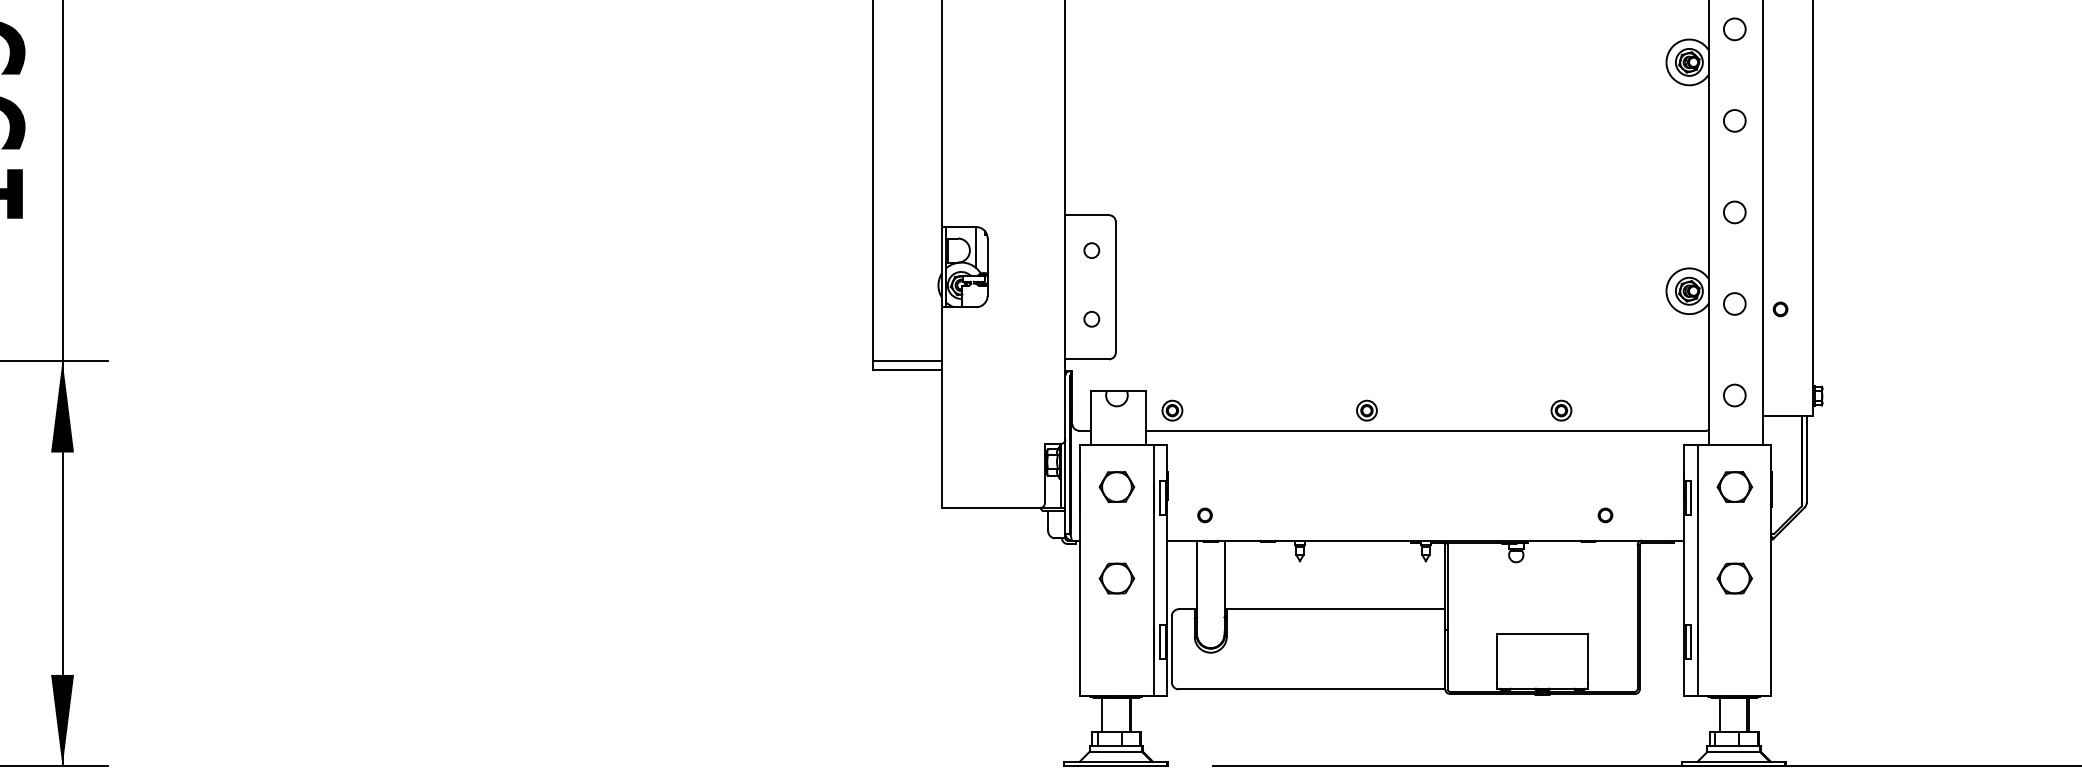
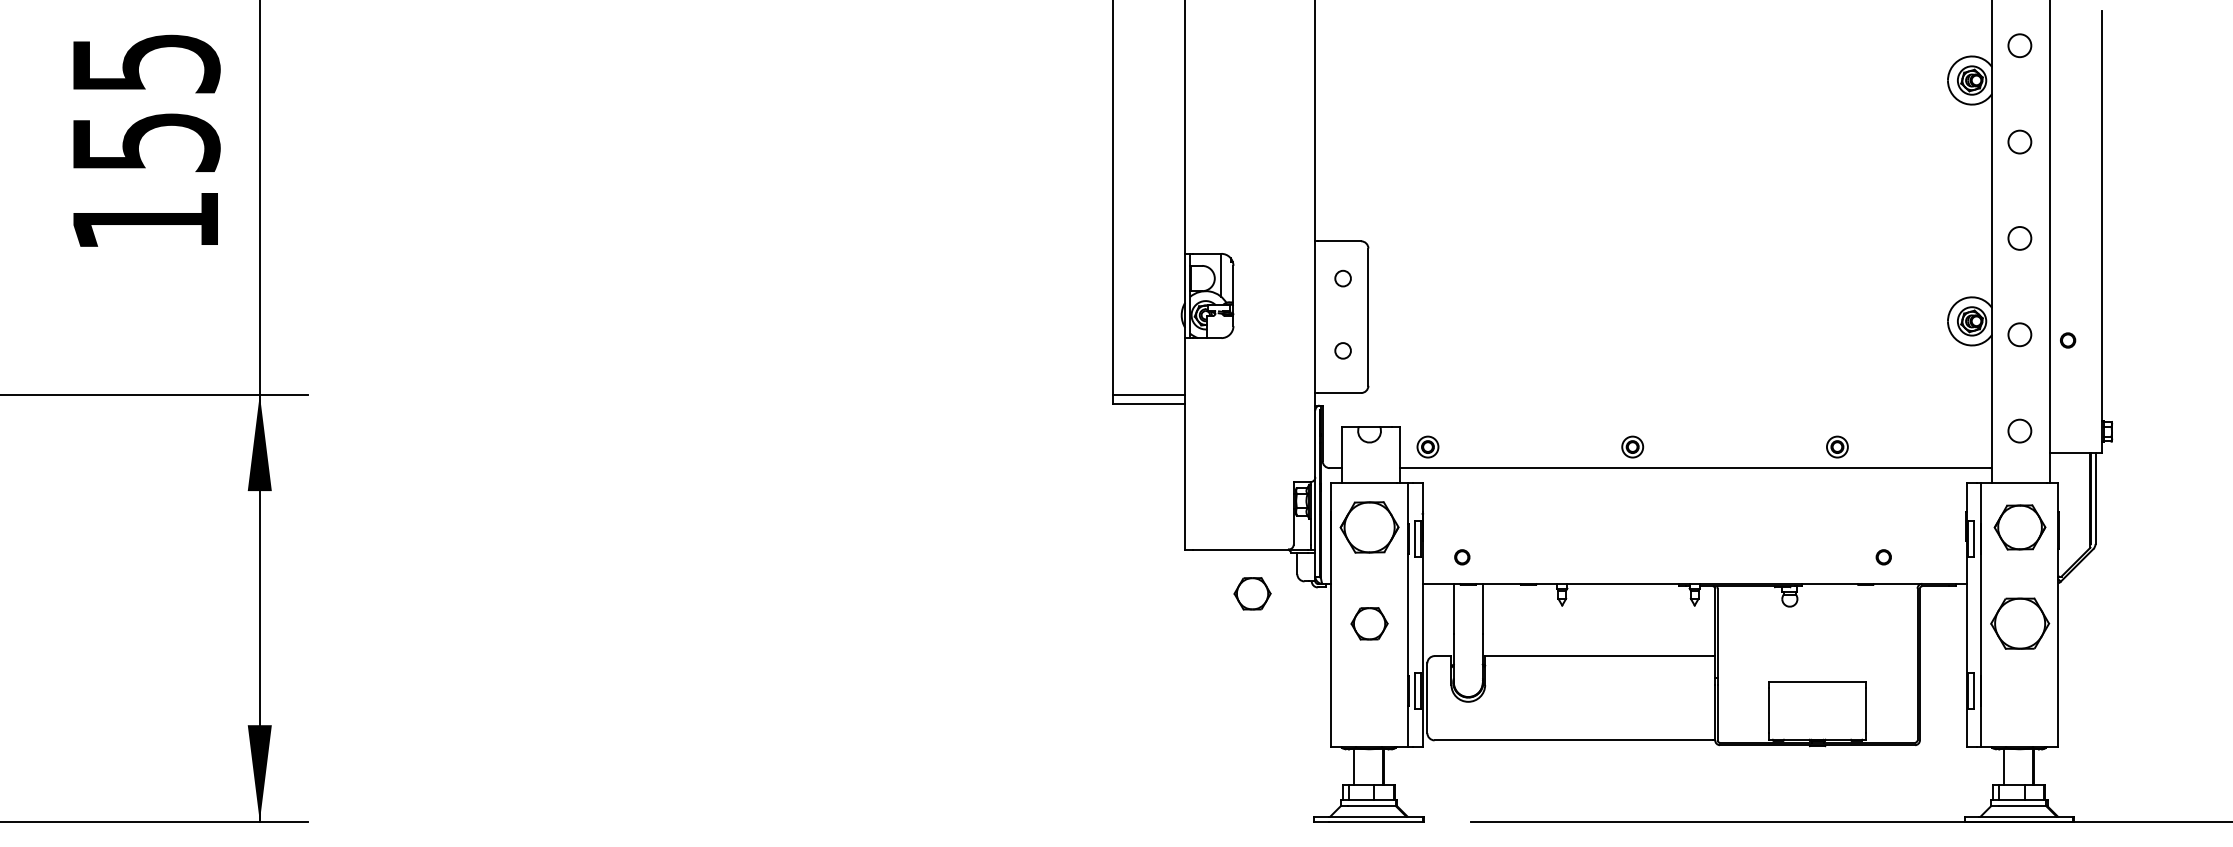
part: (1116, 487) -> (1369, 527), size x1.6
part: (1734, 487) -> (2019, 527), size x1.4
part: (1005, 549) -> (1252, 593), added
part: (1734, 578) -> (2019, 623), size x1.6

